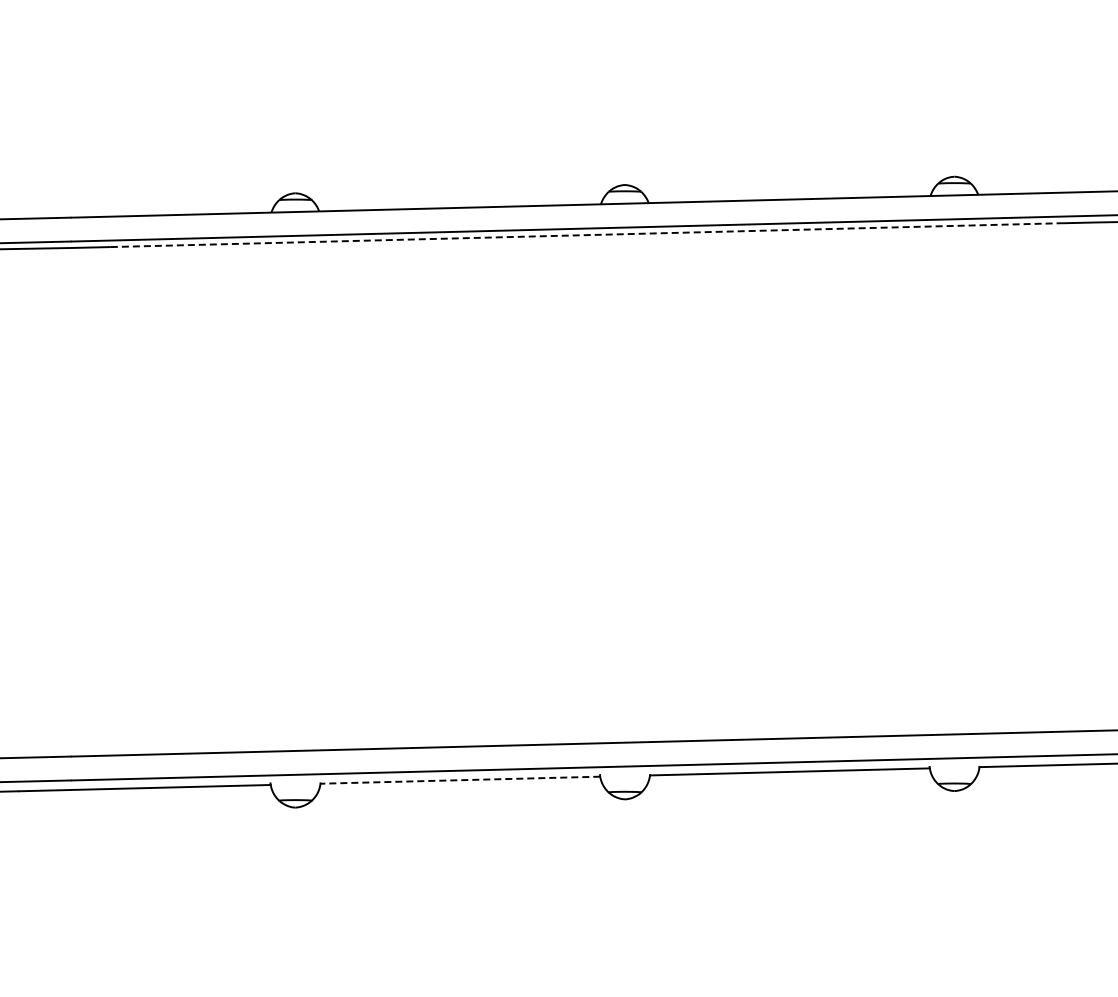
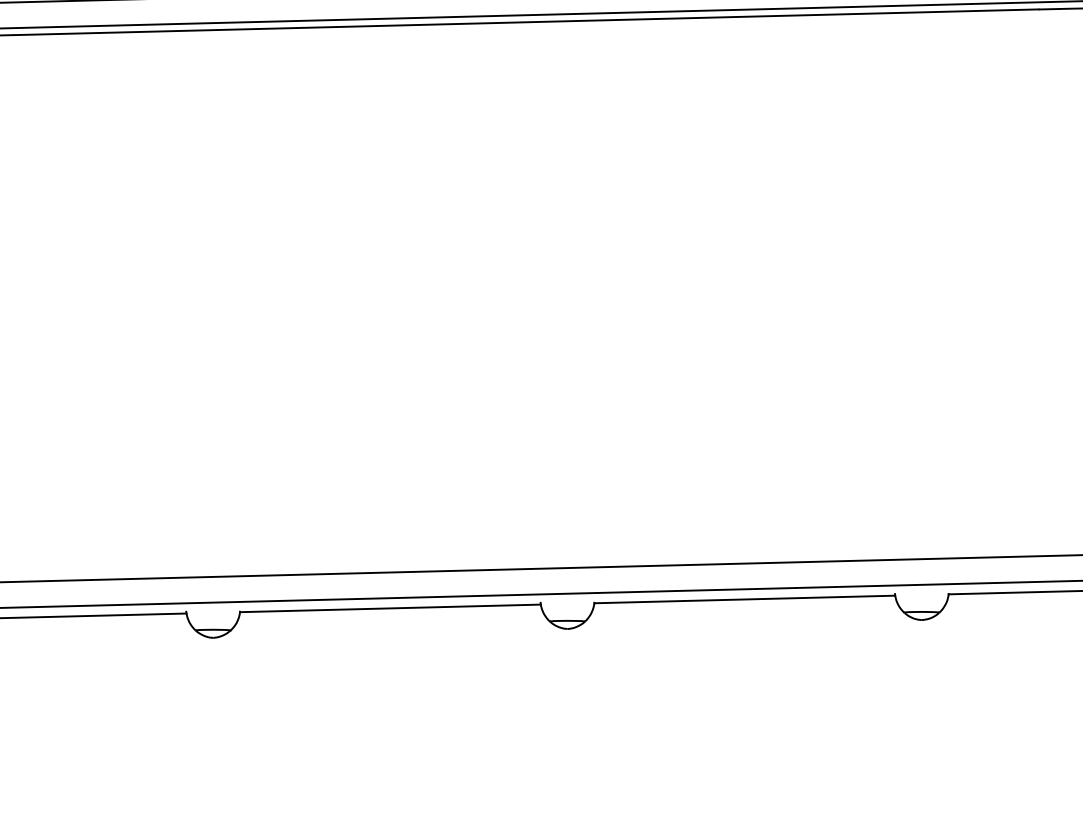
line: (587, 235) -> (527, 22), dashed -> solid
line: (460, 780) -> (390, 608), dashed -> solid

